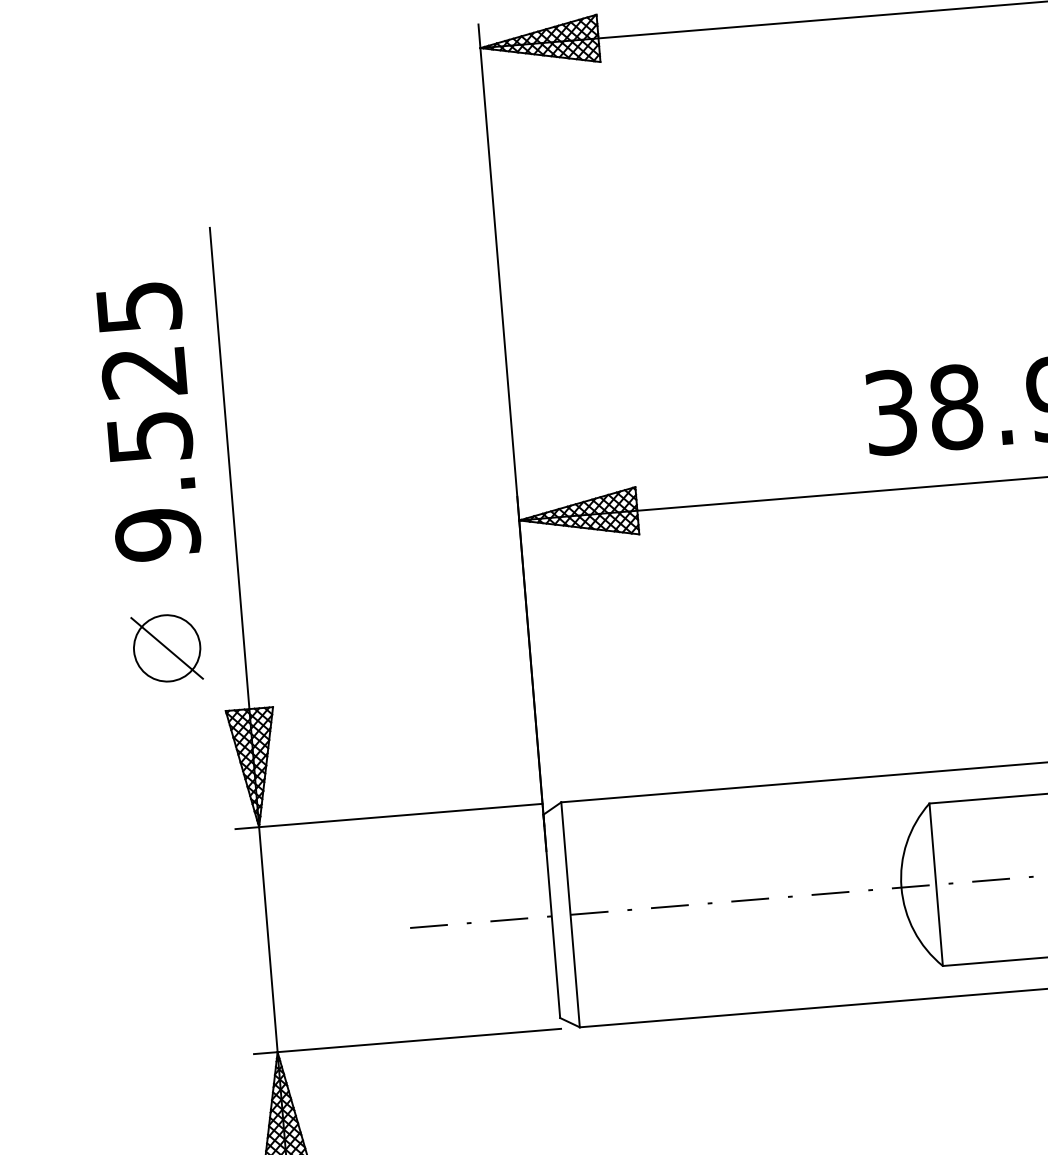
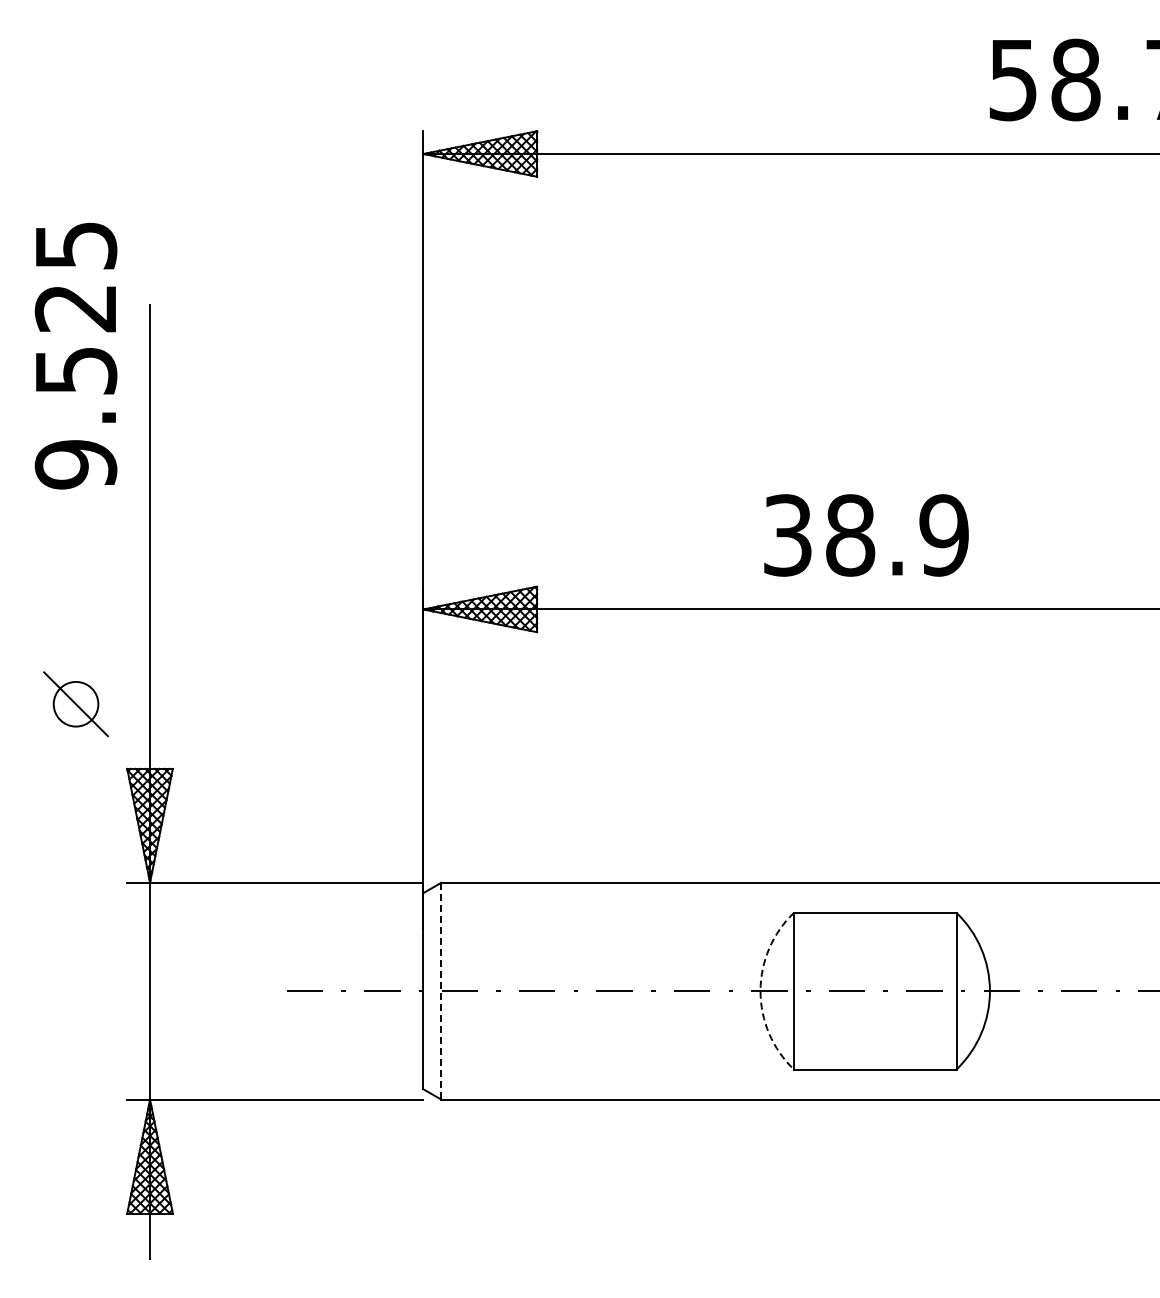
text: (147, 421) -> (75, 355), moved
circle: (166, 648) -> (75, 704), size x0.7
arc: (901, 887) -> (760, 991), solid -> dashed
line: (570, 915) -> (441, 991), solid -> dashed

